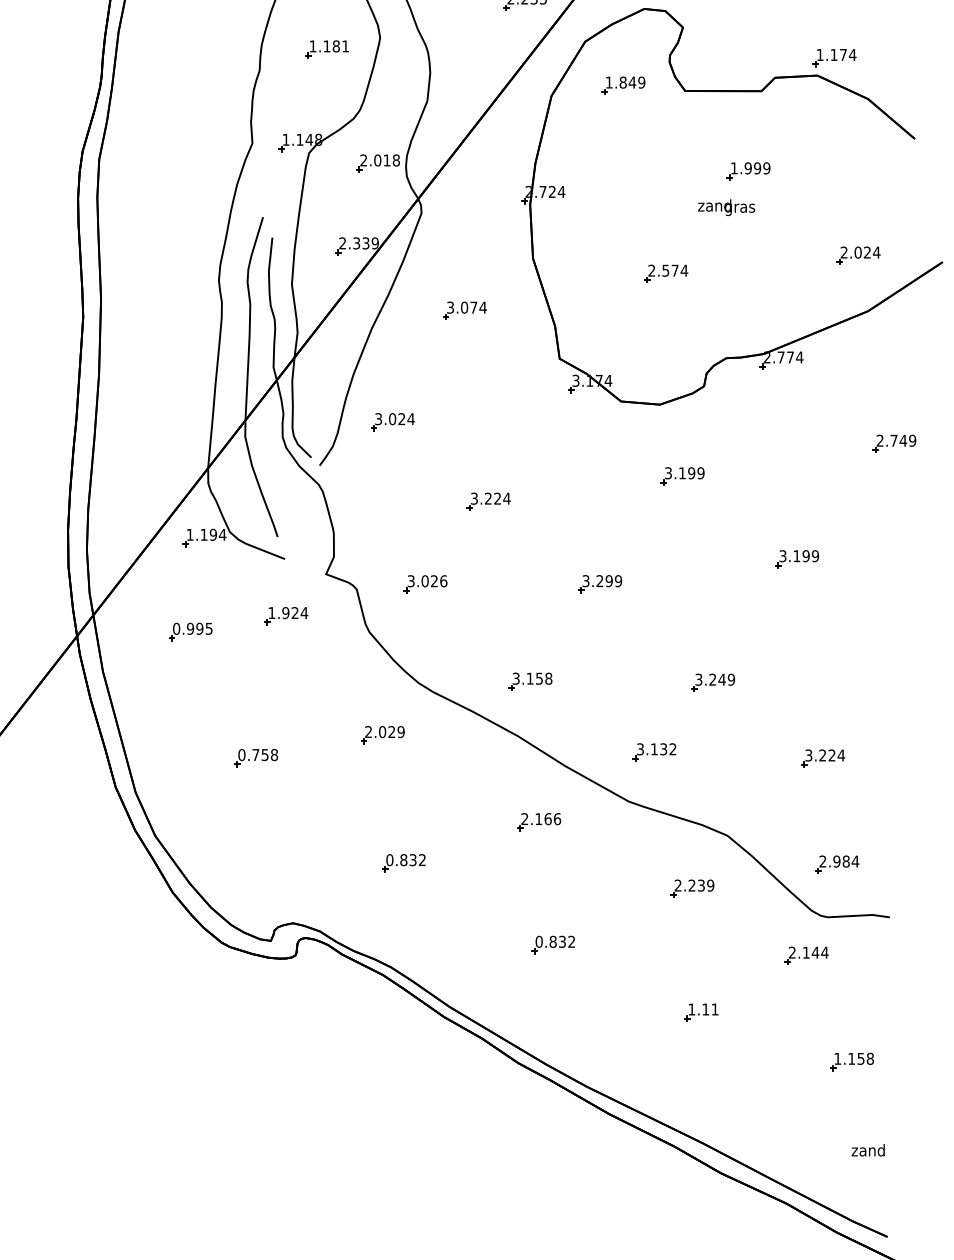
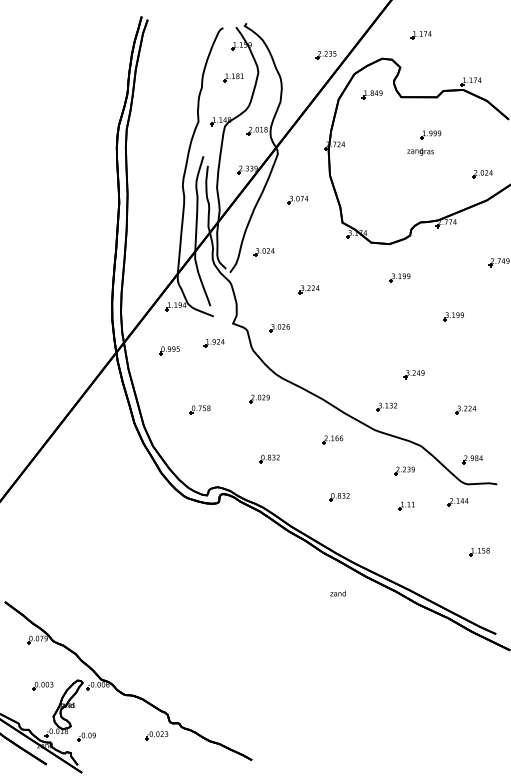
part: (664, 273) -> (391, 182), removed
part: (600, 584) -> (361, 328), removed
part: (529, 680) -> (328, 373), removed
part: (700, 1011) -> (406, 505), moved
text: (866, 1150) -> (337, 593), moved

